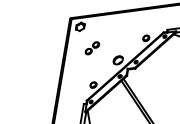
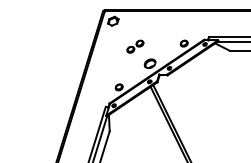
part: (92, 48) -> (135, 46), moved

